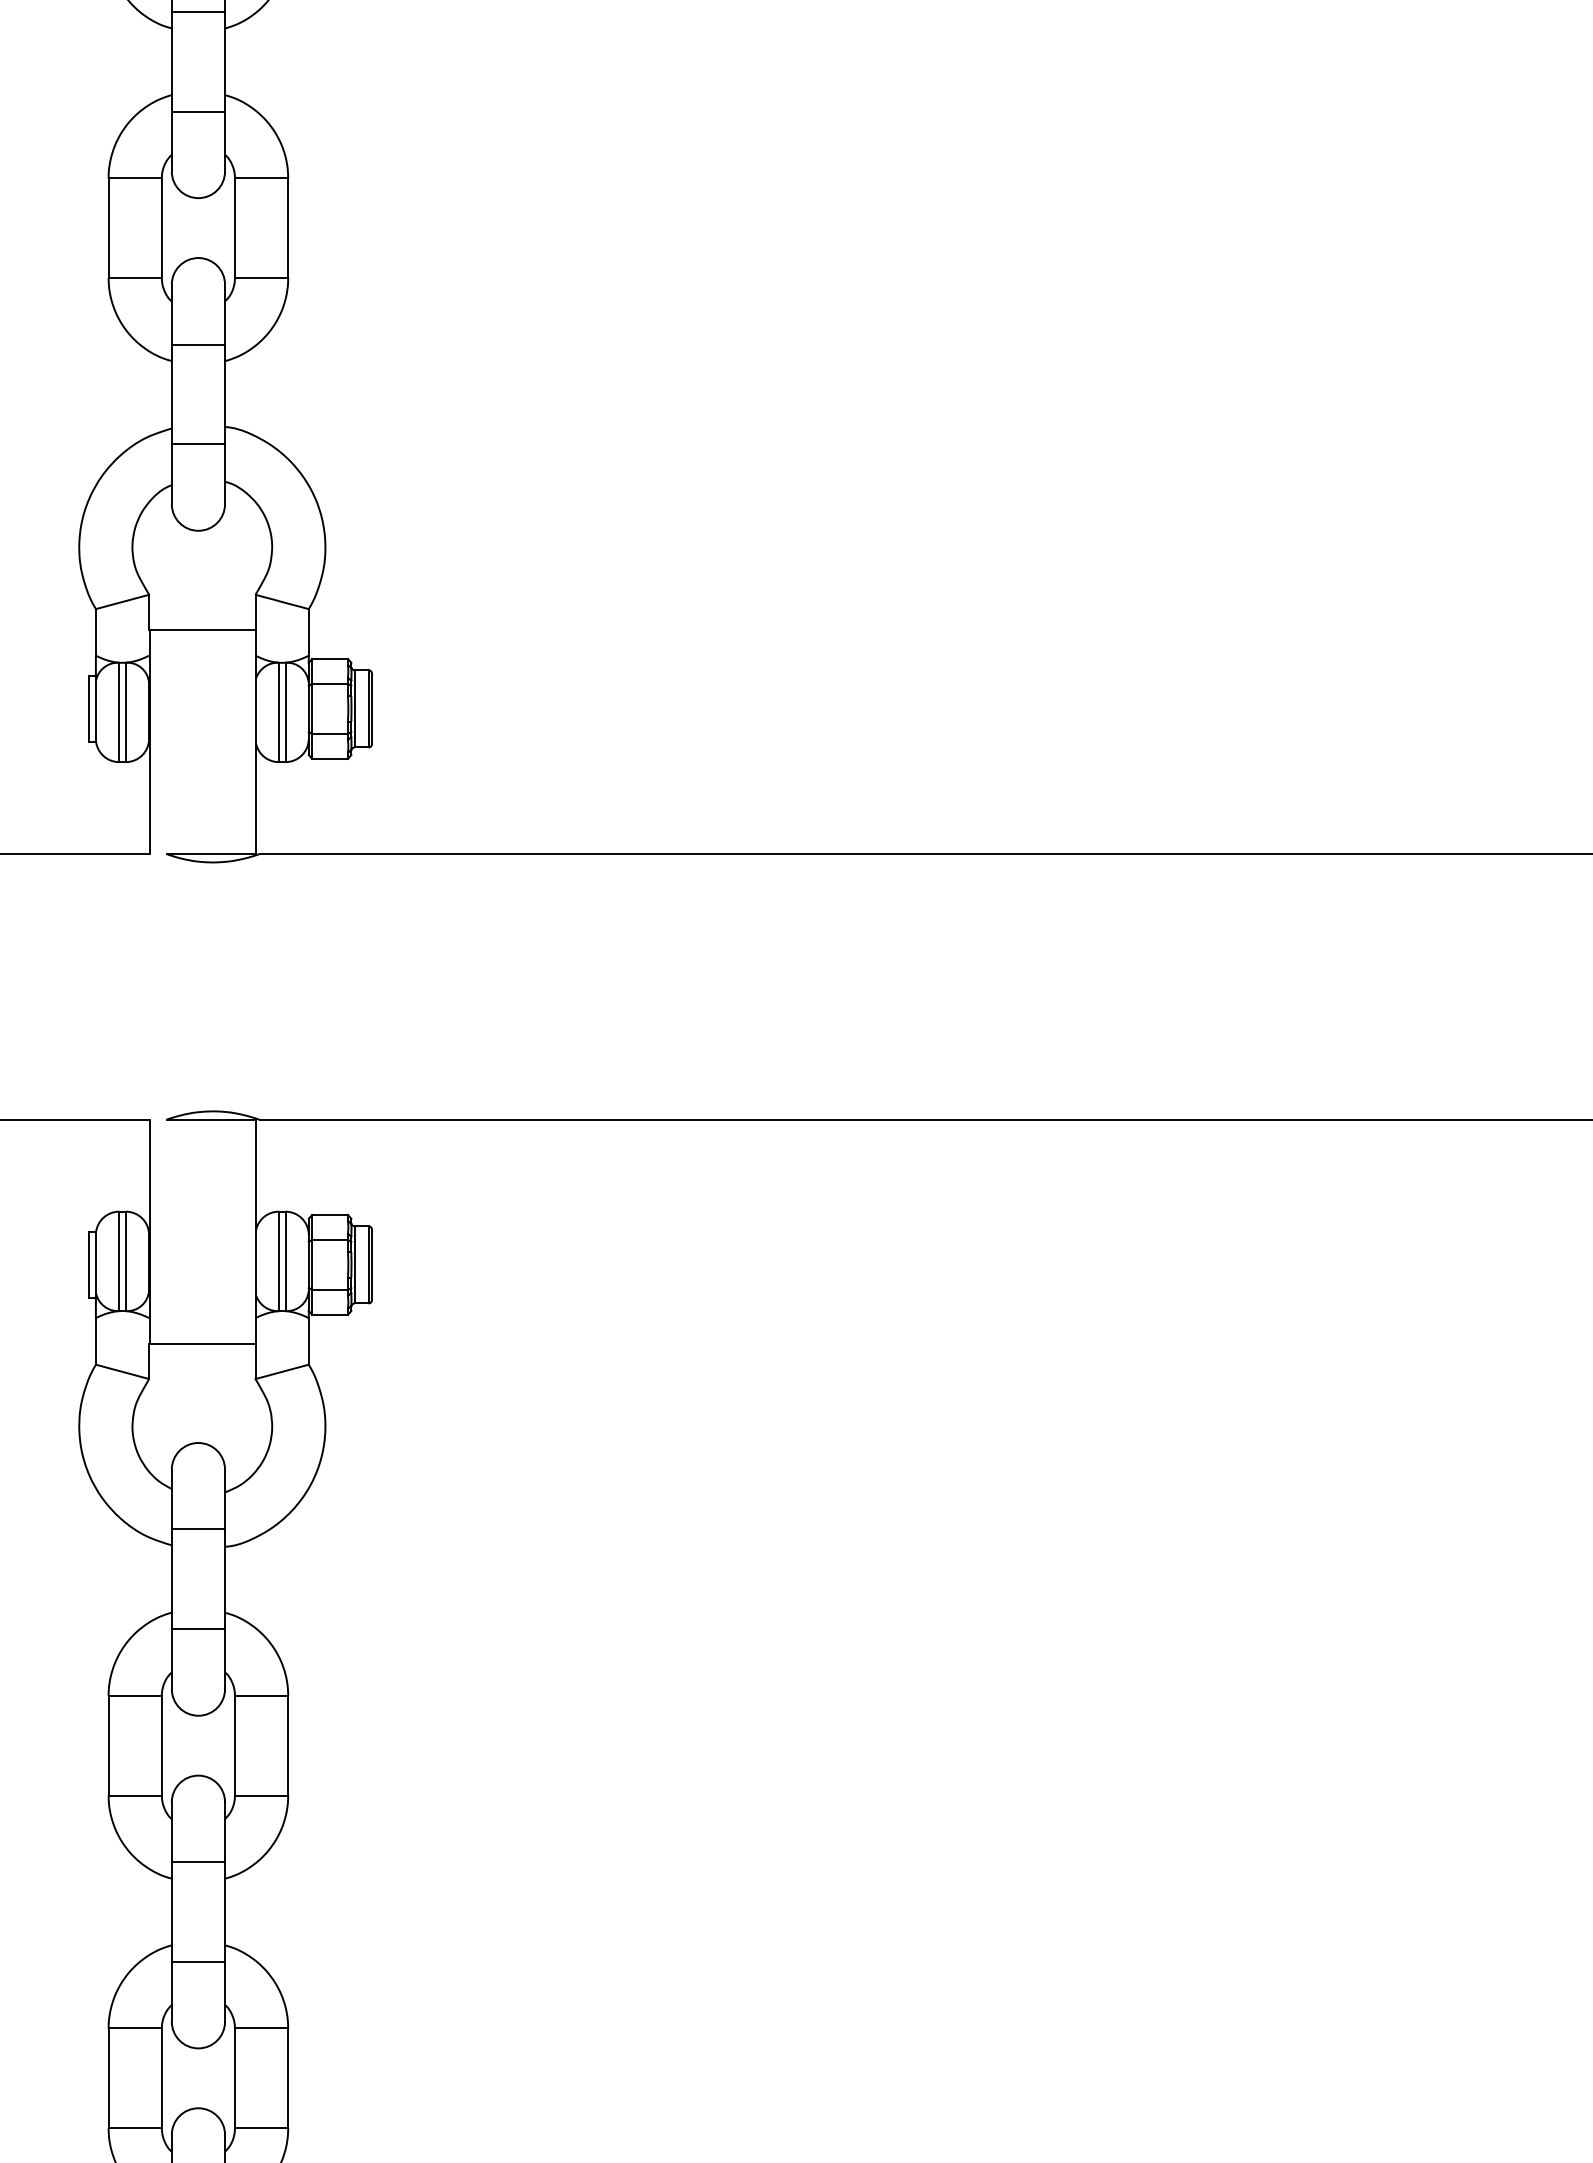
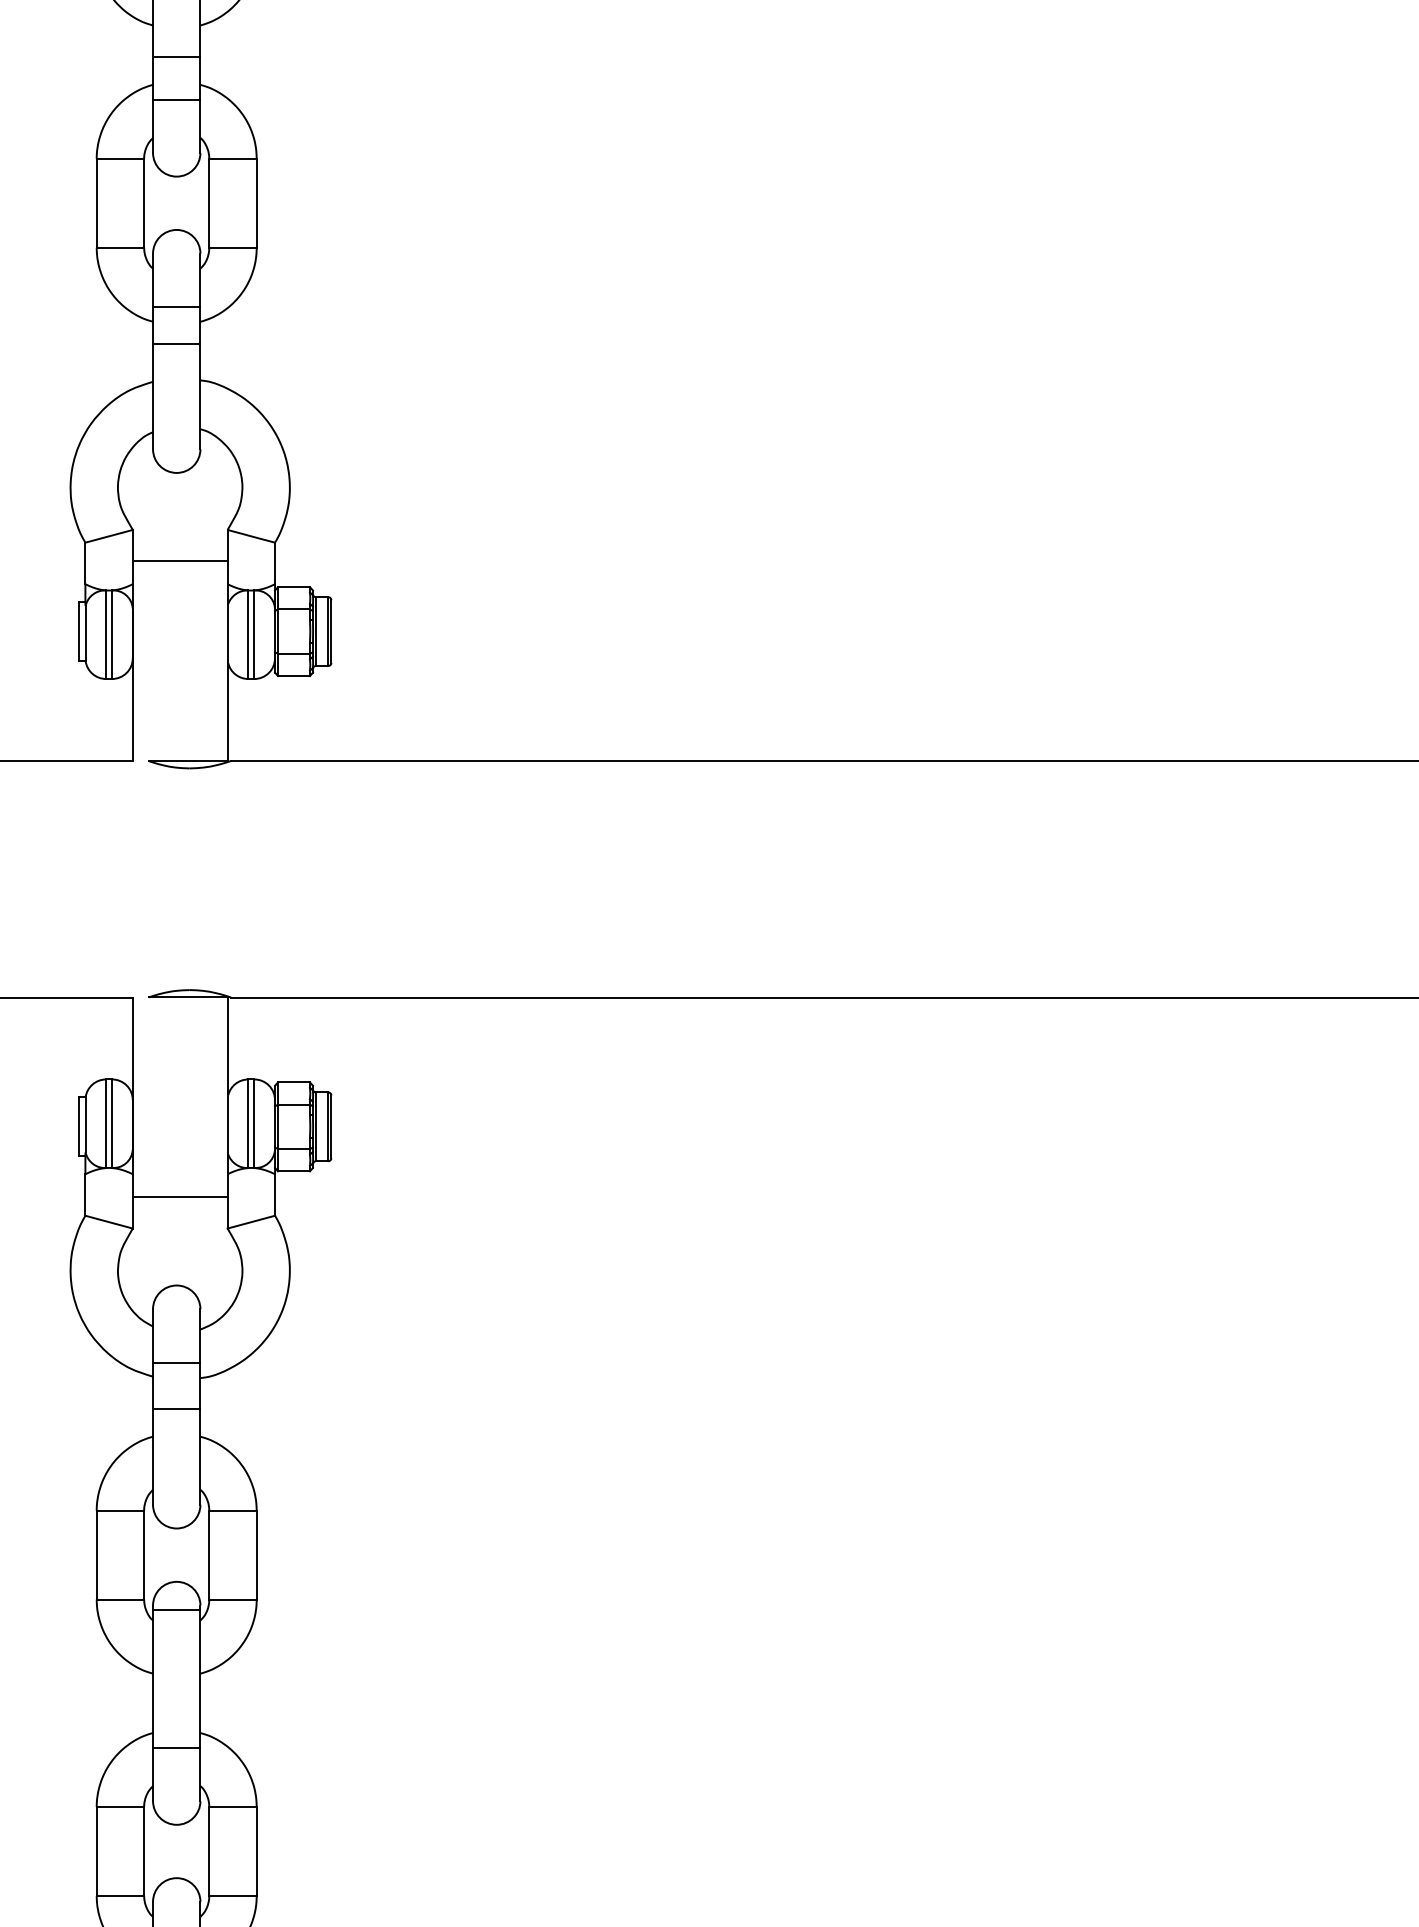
line: (198, 11) -> (176, 56), moved
line: (198, 444) -> (176, 344), moved
line: (198, 1629) -> (176, 1408), moved
line: (198, 1862) -> (176, 1610), moved

